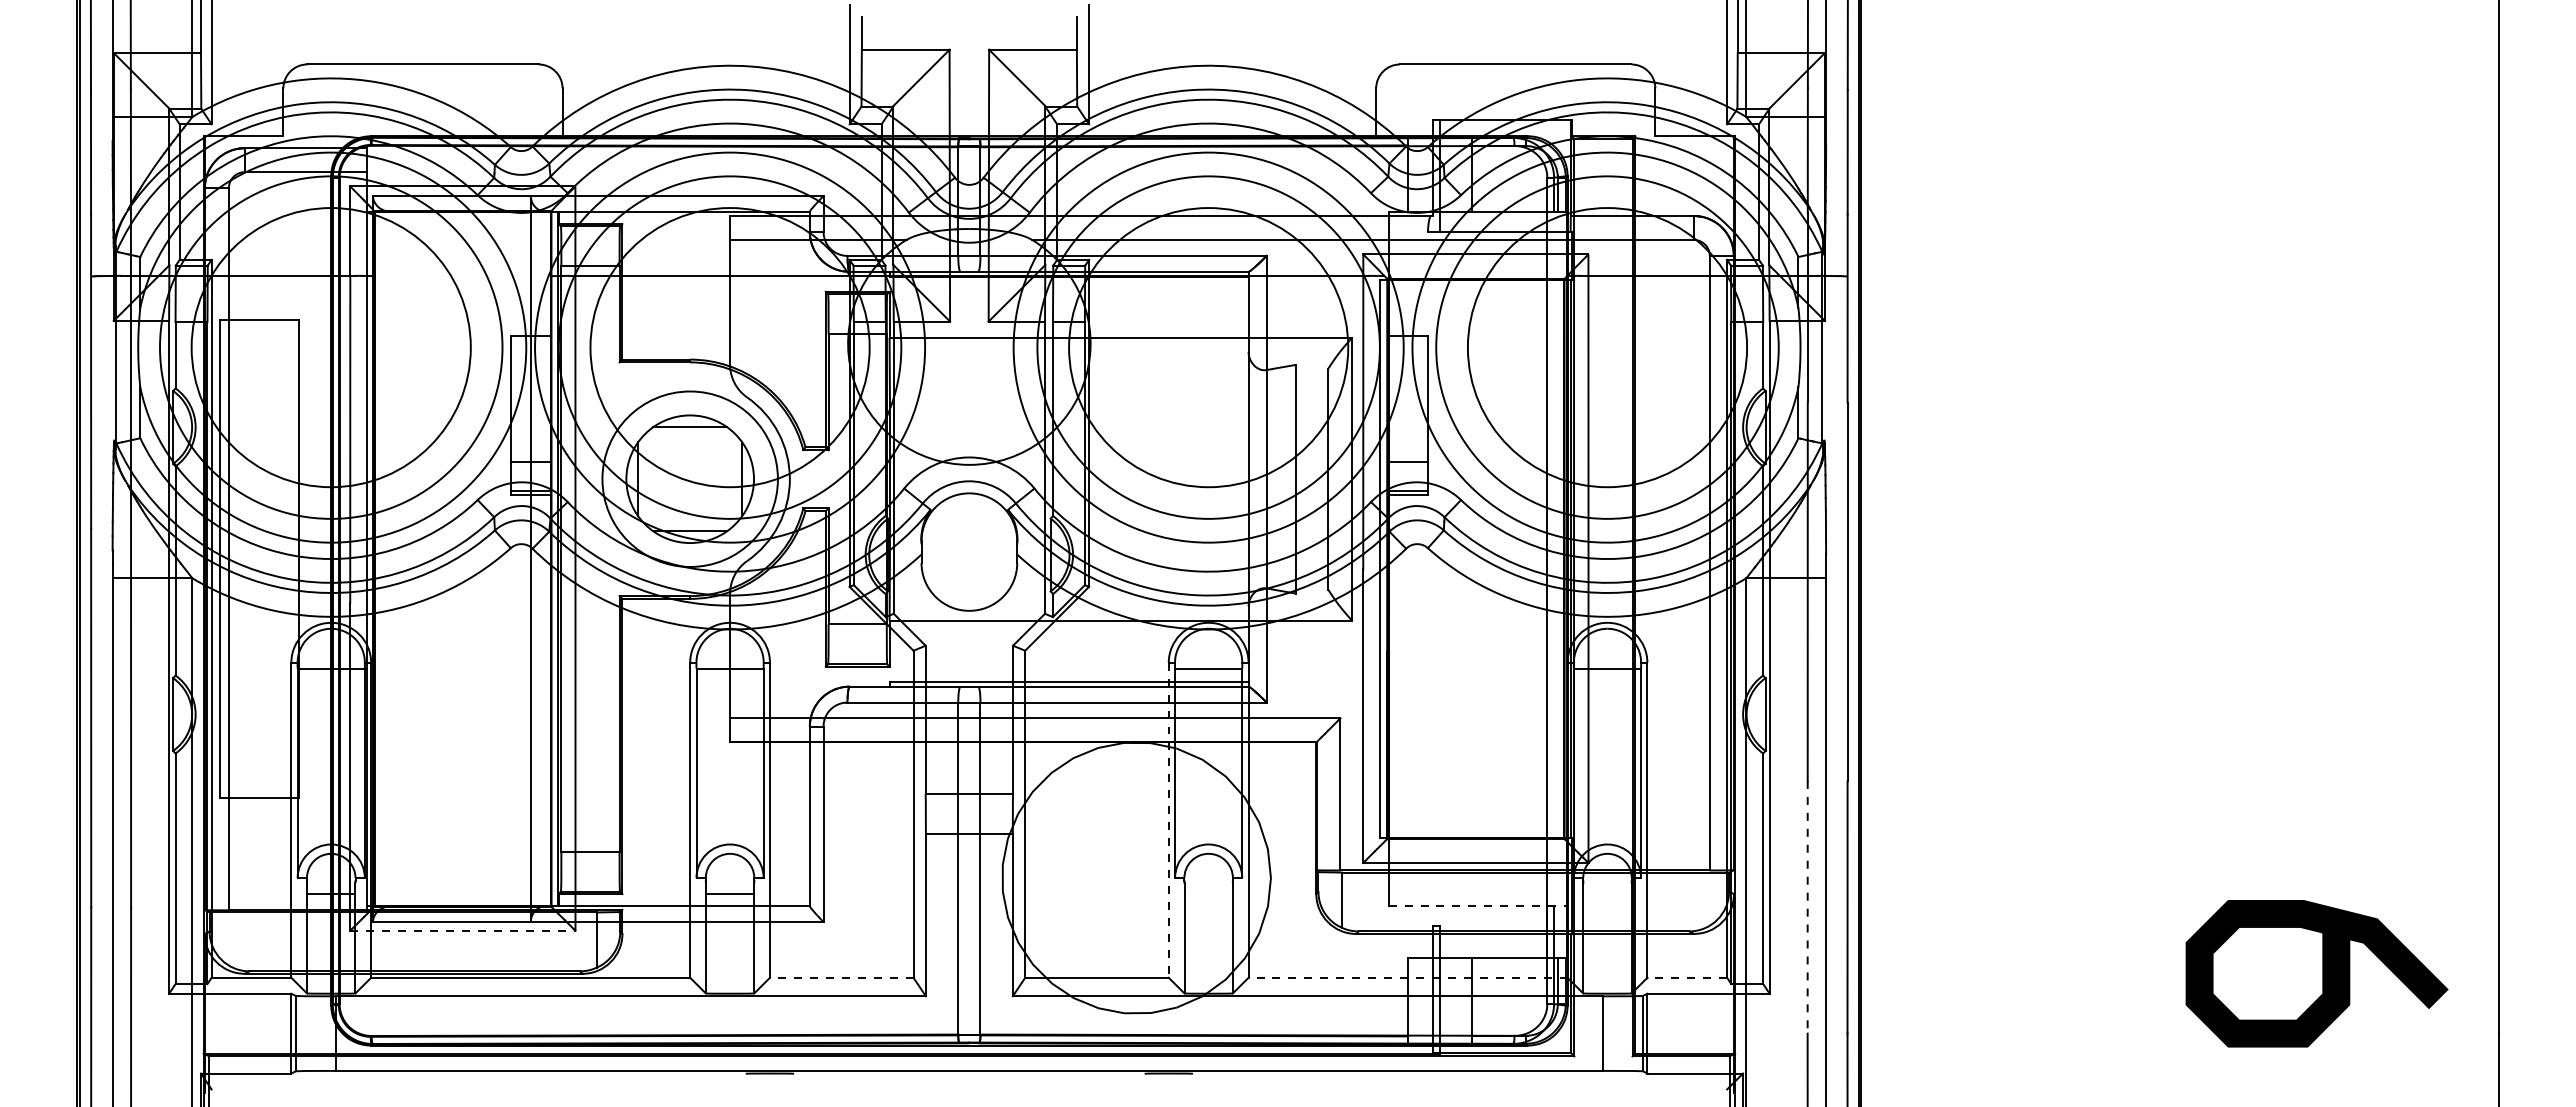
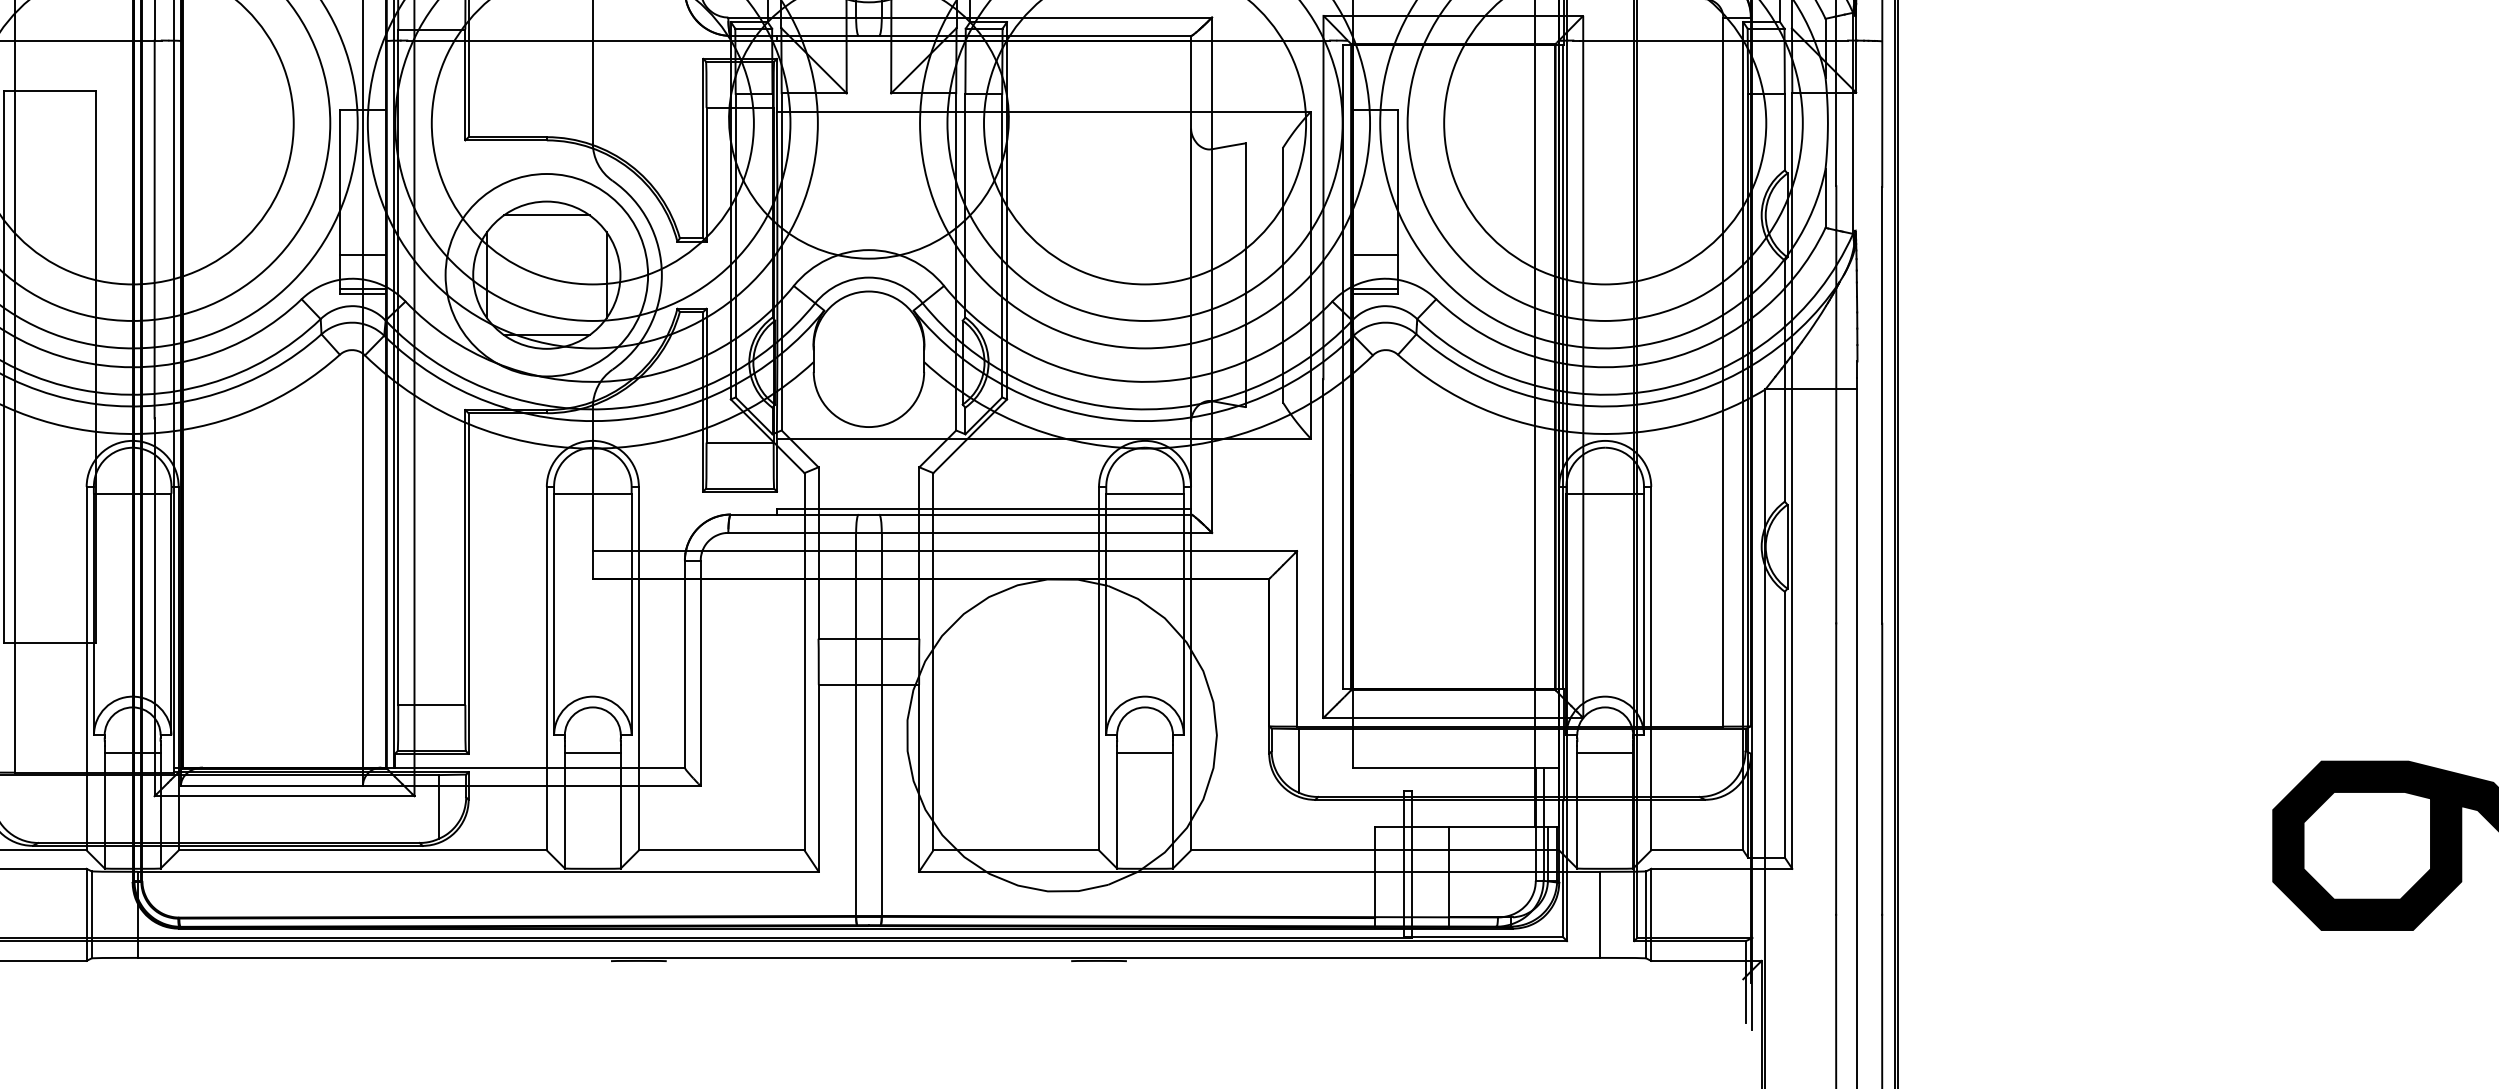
line: (1168, 820) -> (1098, 668), dashed -> solid
line: (1208, 893) -> (1144, 753), added
line: (1607, 893) -> (1605, 753), added
line: (1478, 905) -> (1456, 767), dashed -> solid
line: (1807, 907) -> (1835, 769), dashed -> solid
line: (462, 930) -> (284, 795), dashed -> solid
line: (841, 977) -> (721, 850), dashed -> solid
line: (1408, 977) -> (1375, 850), dashed -> solid
line: (1687, 977) -> (1697, 850), dashed -> solid

